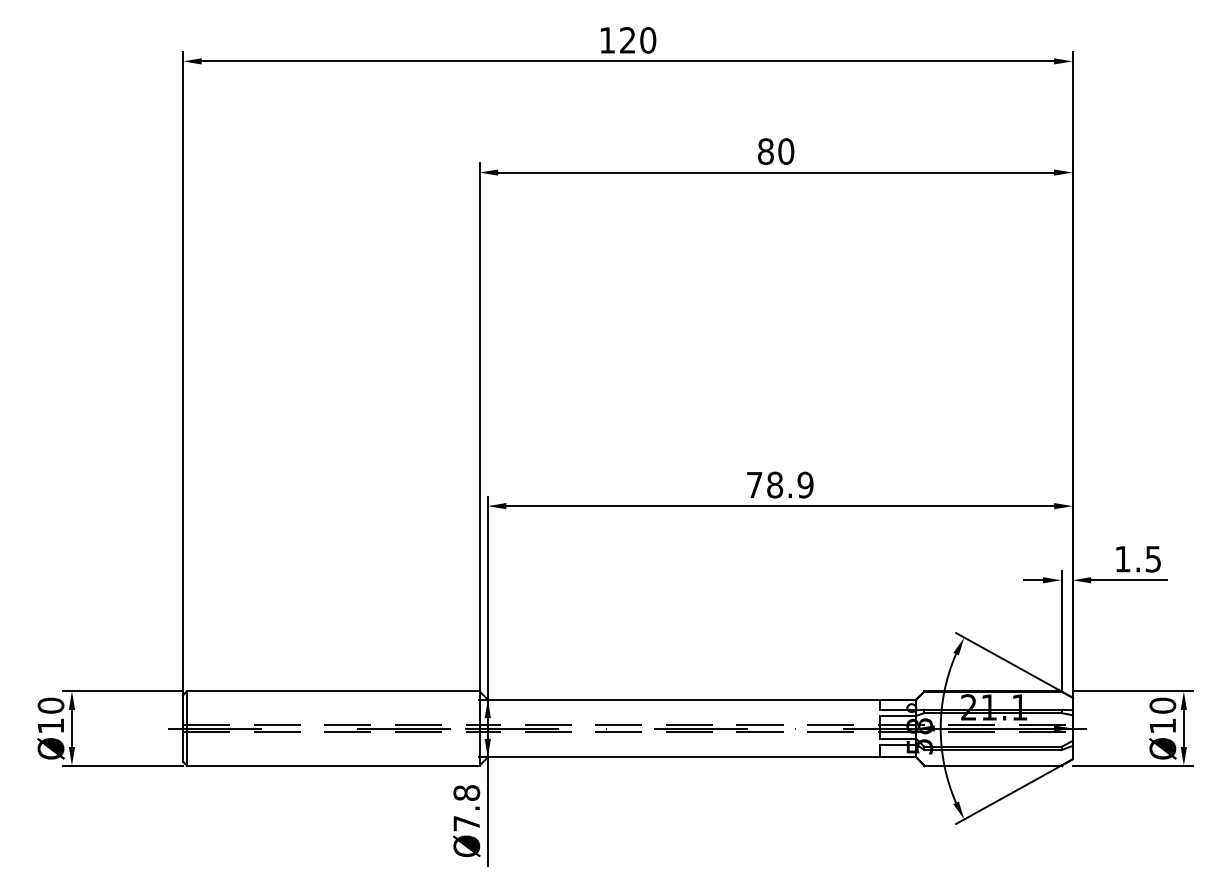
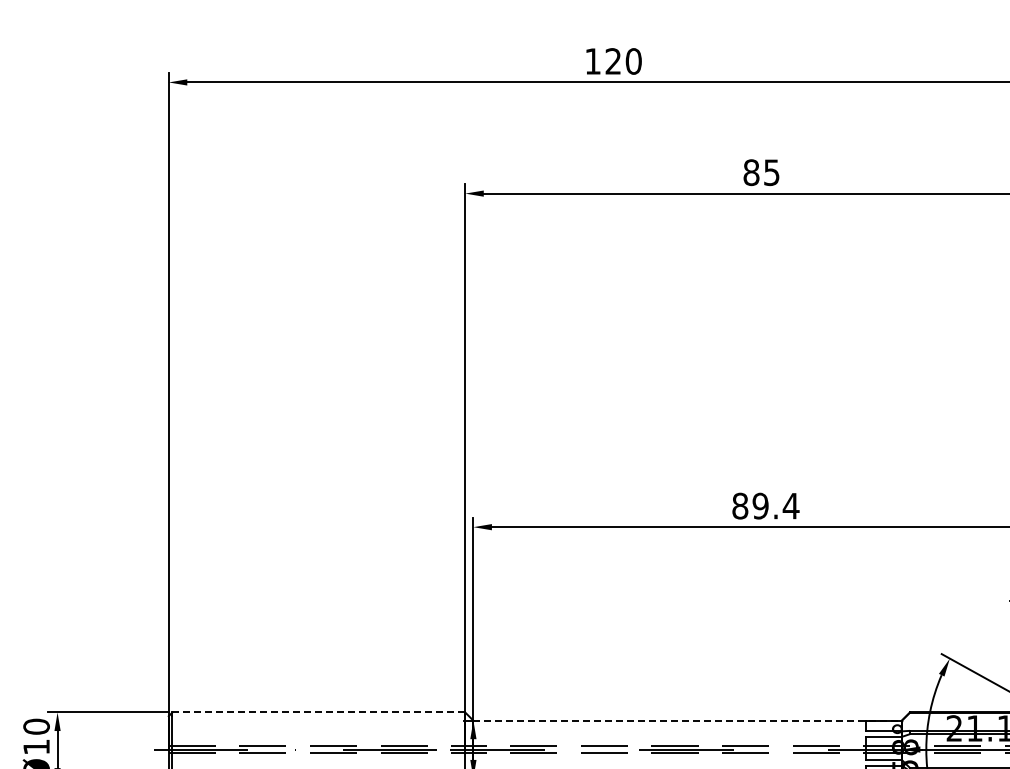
text: (786, 151) -> (772, 172), 80 -> 85
text: (779, 484) -> (765, 505), 78.9 -> 89.4
line: (332, 691) -> (318, 712), solid -> dashed
line: (702, 699) -> (688, 720), solid -> dashed

